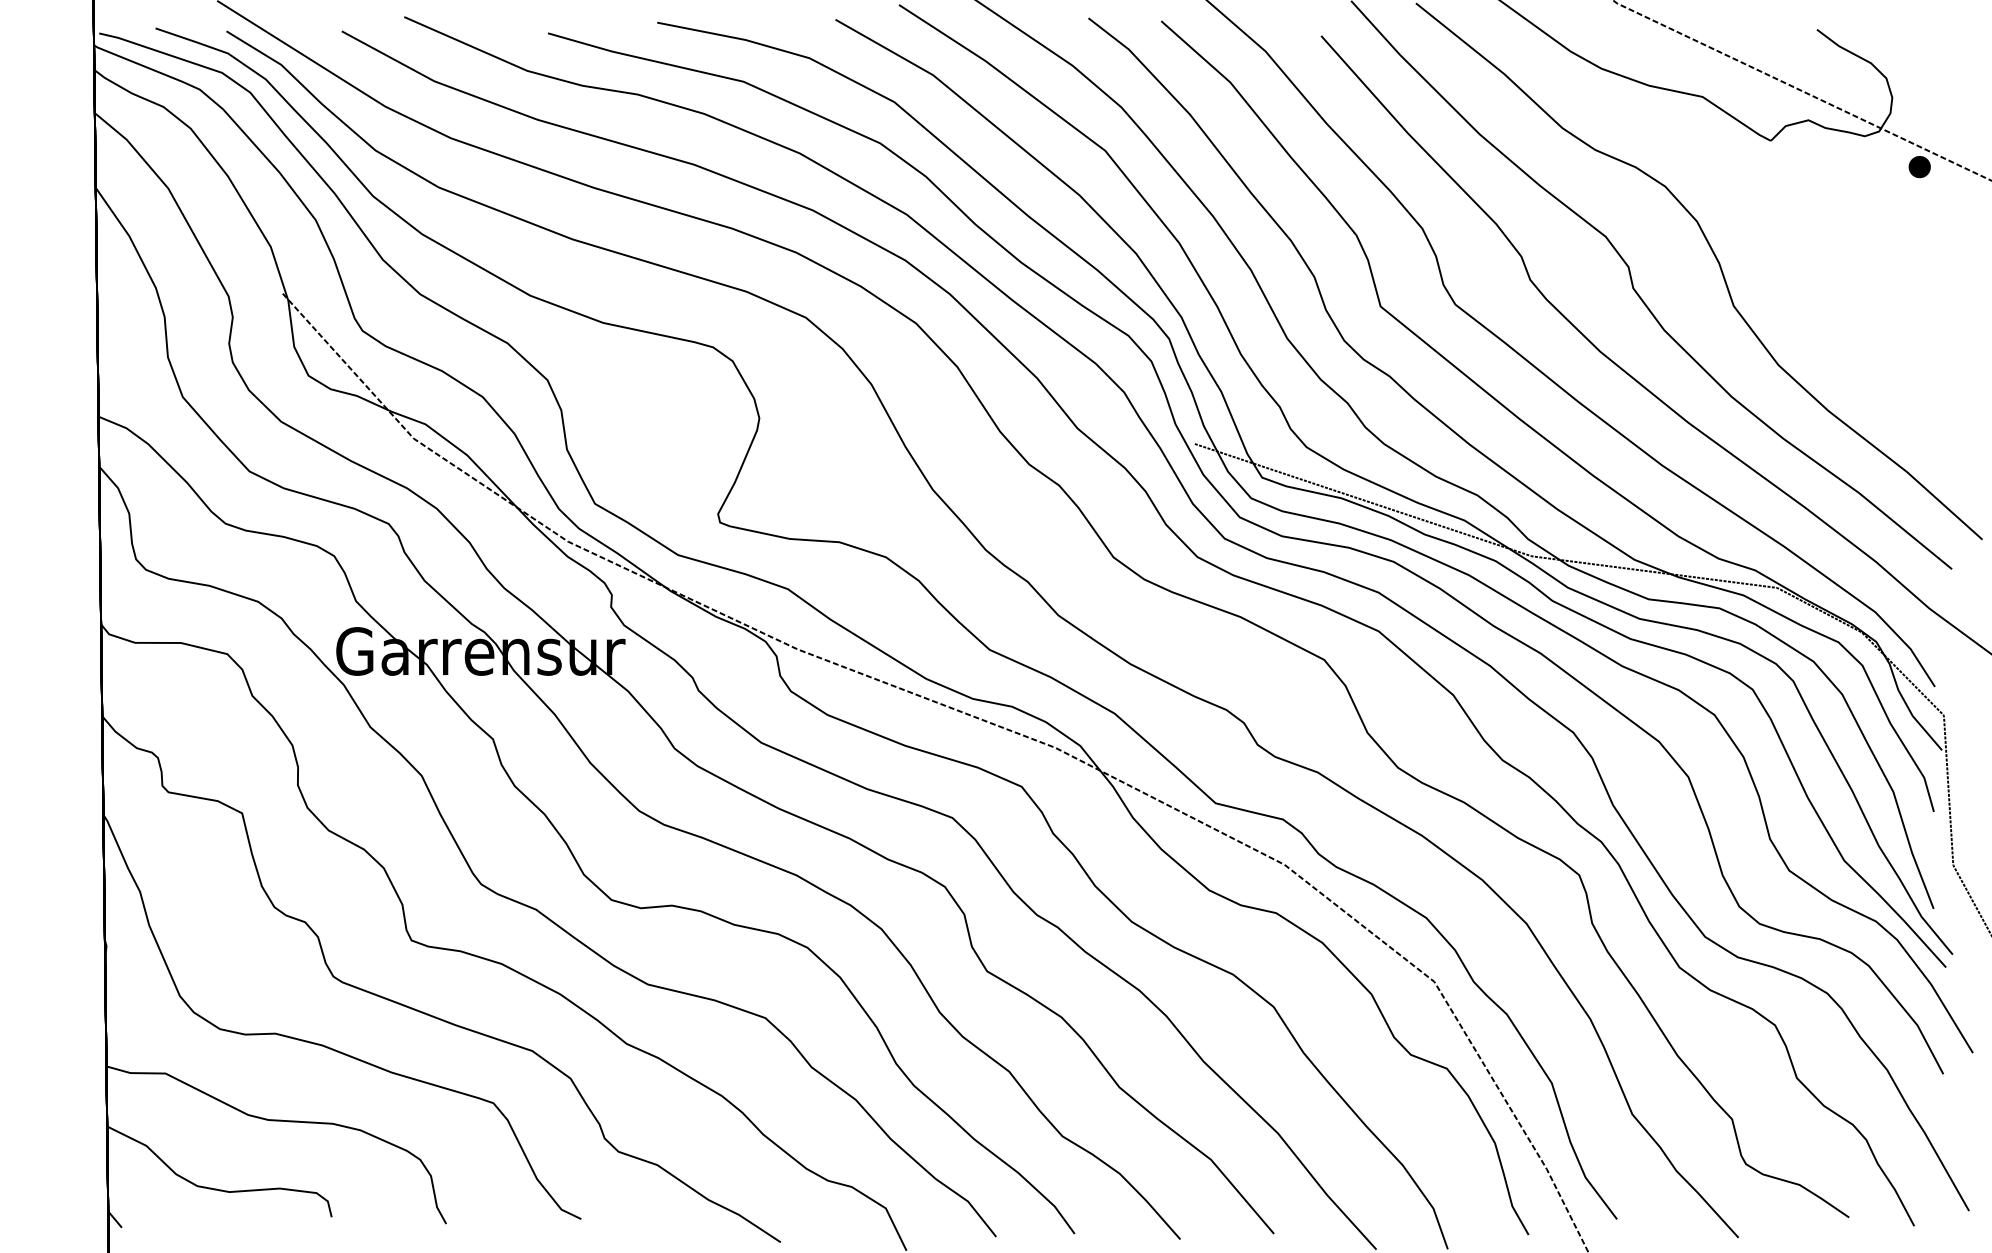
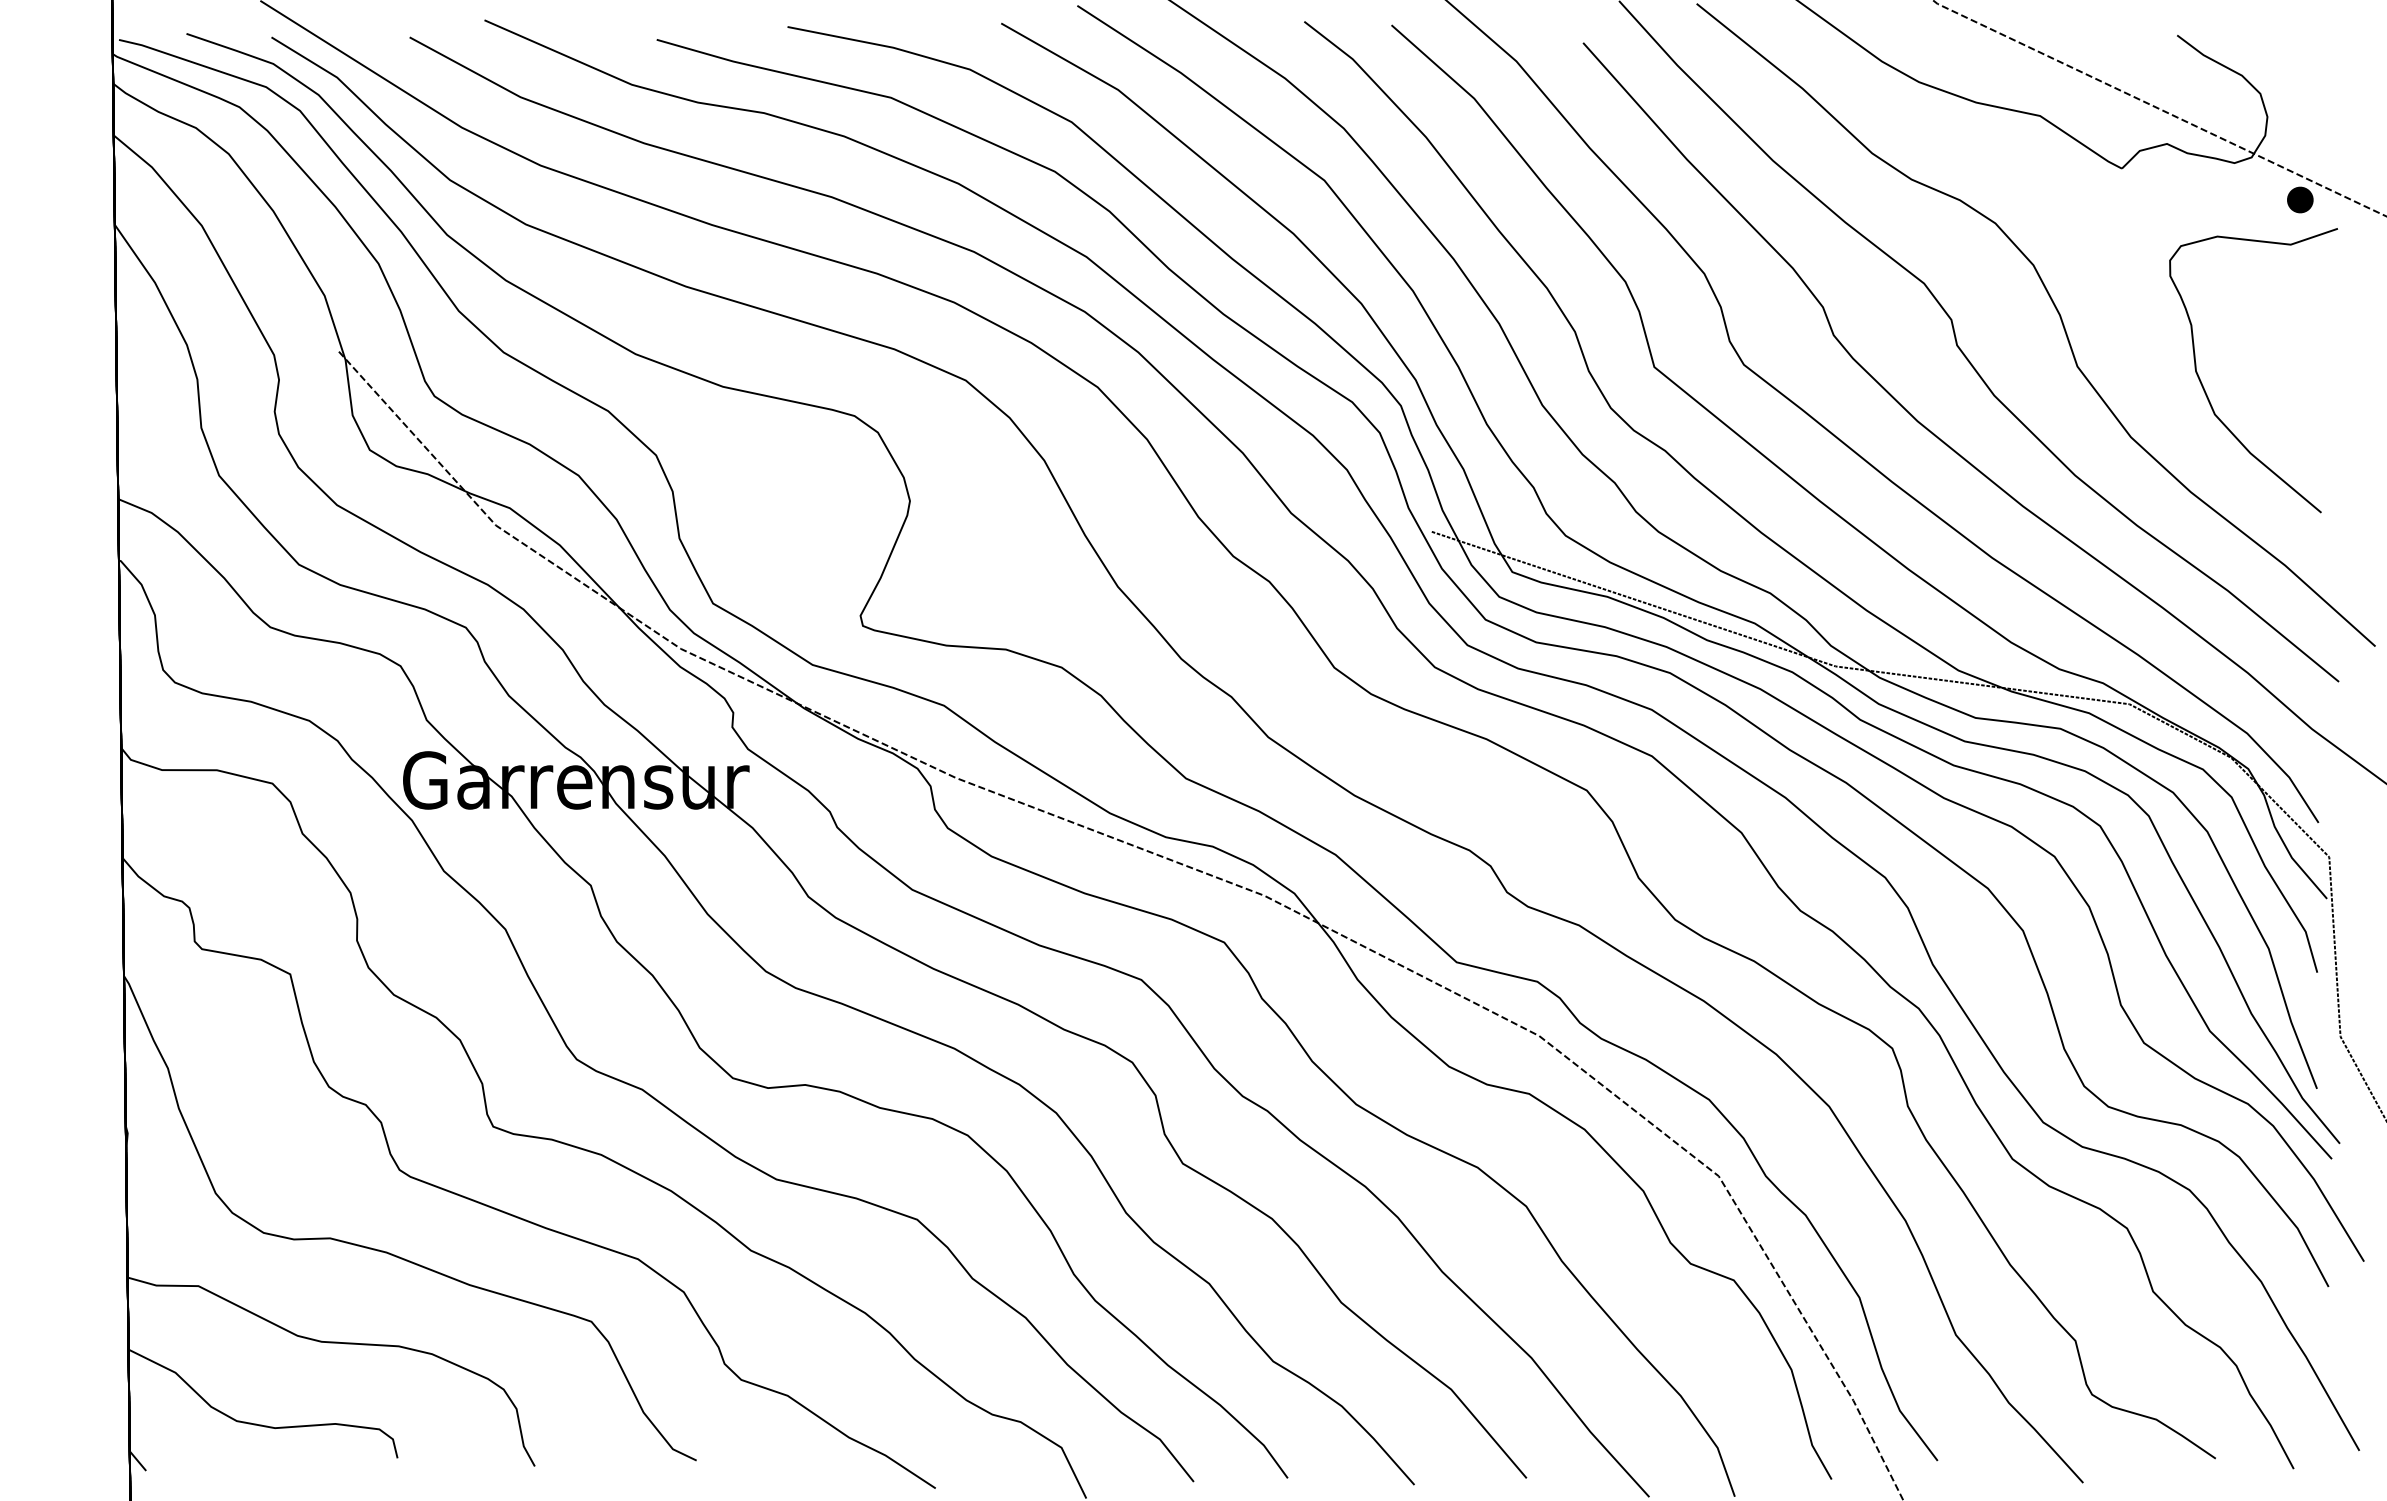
curve: (1839, 323) -> (2204, 387), added

